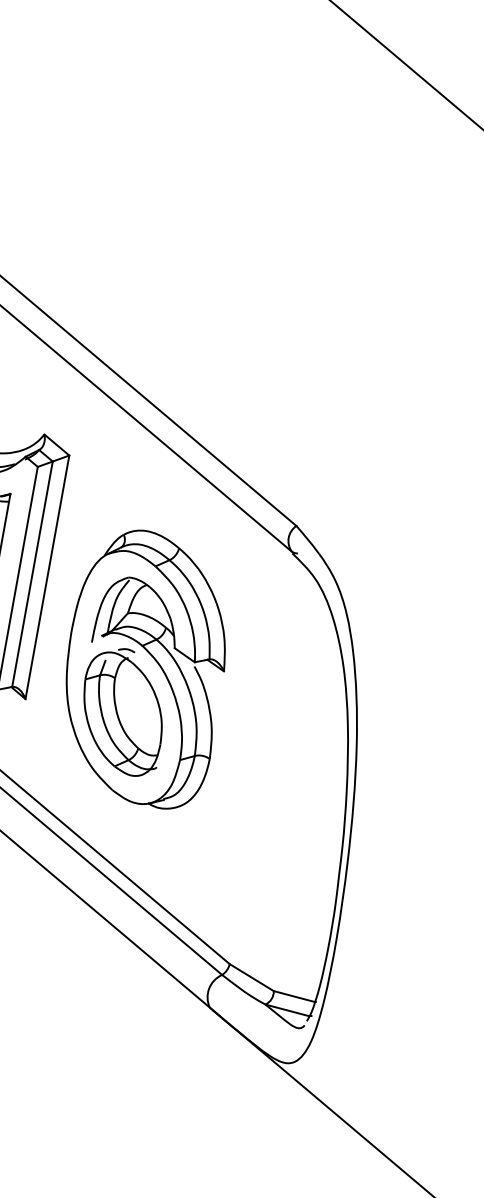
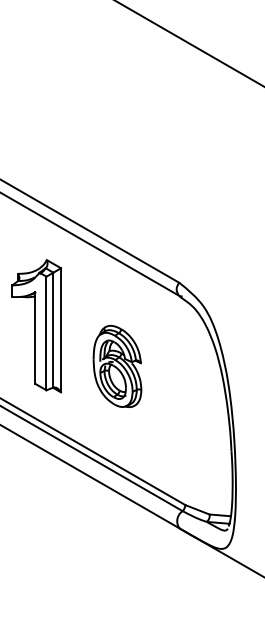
part: (145, 668) -> (117, 366), size x0.6

